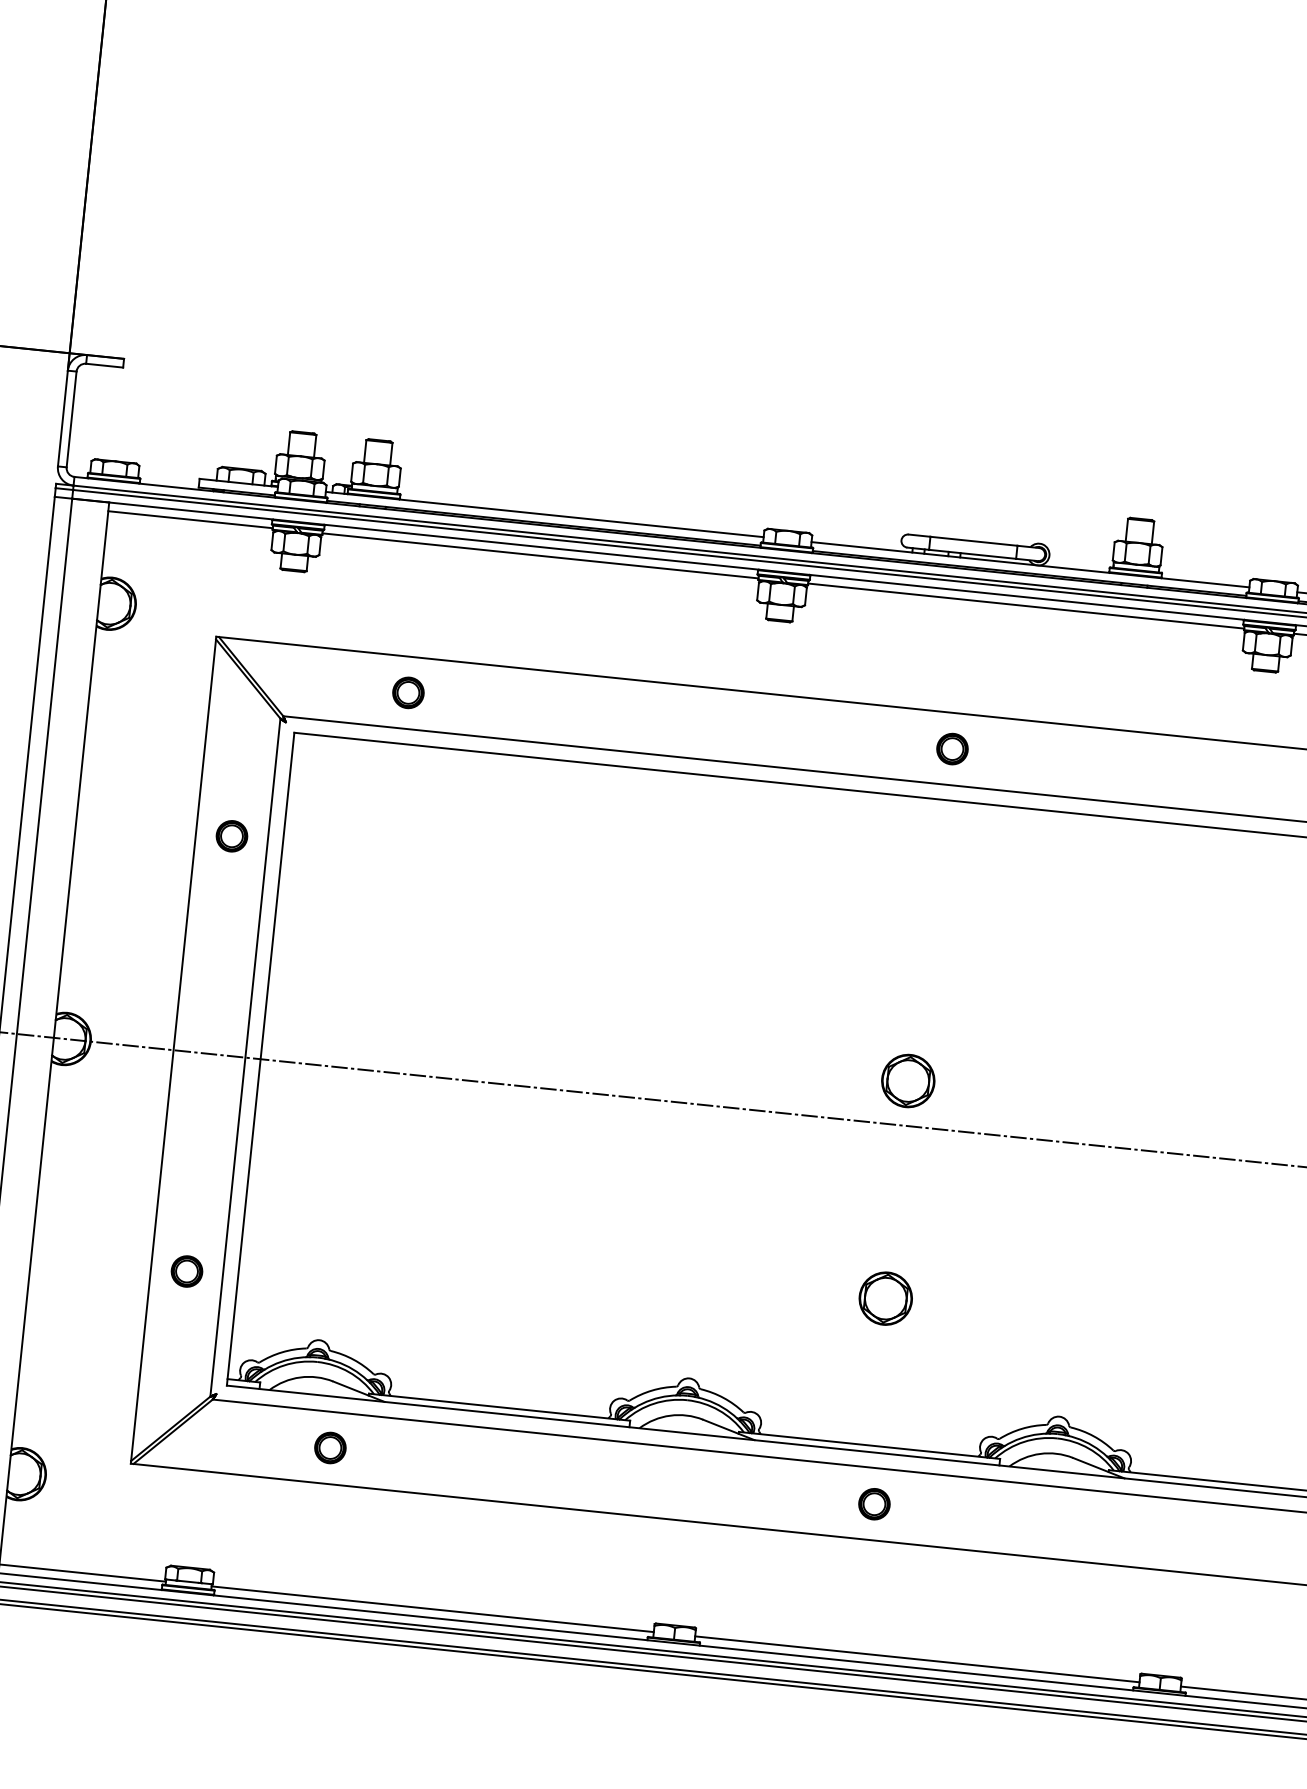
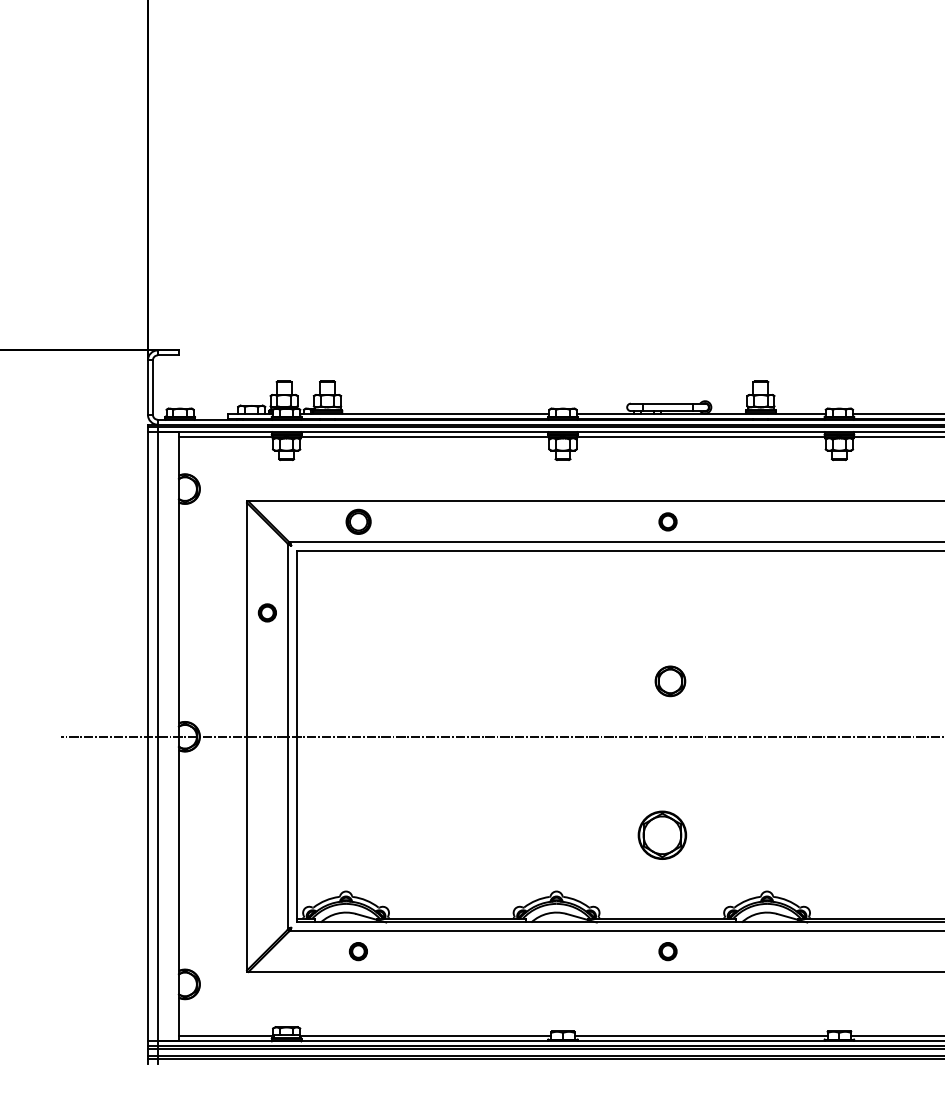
part: (406, 691) -> (357, 521), size x1.4
part: (908, 1081) -> (670, 681), moved
part: (185, 1271) -> (266, 860), removed
part: (886, 1297) -> (662, 834), size x1.6

